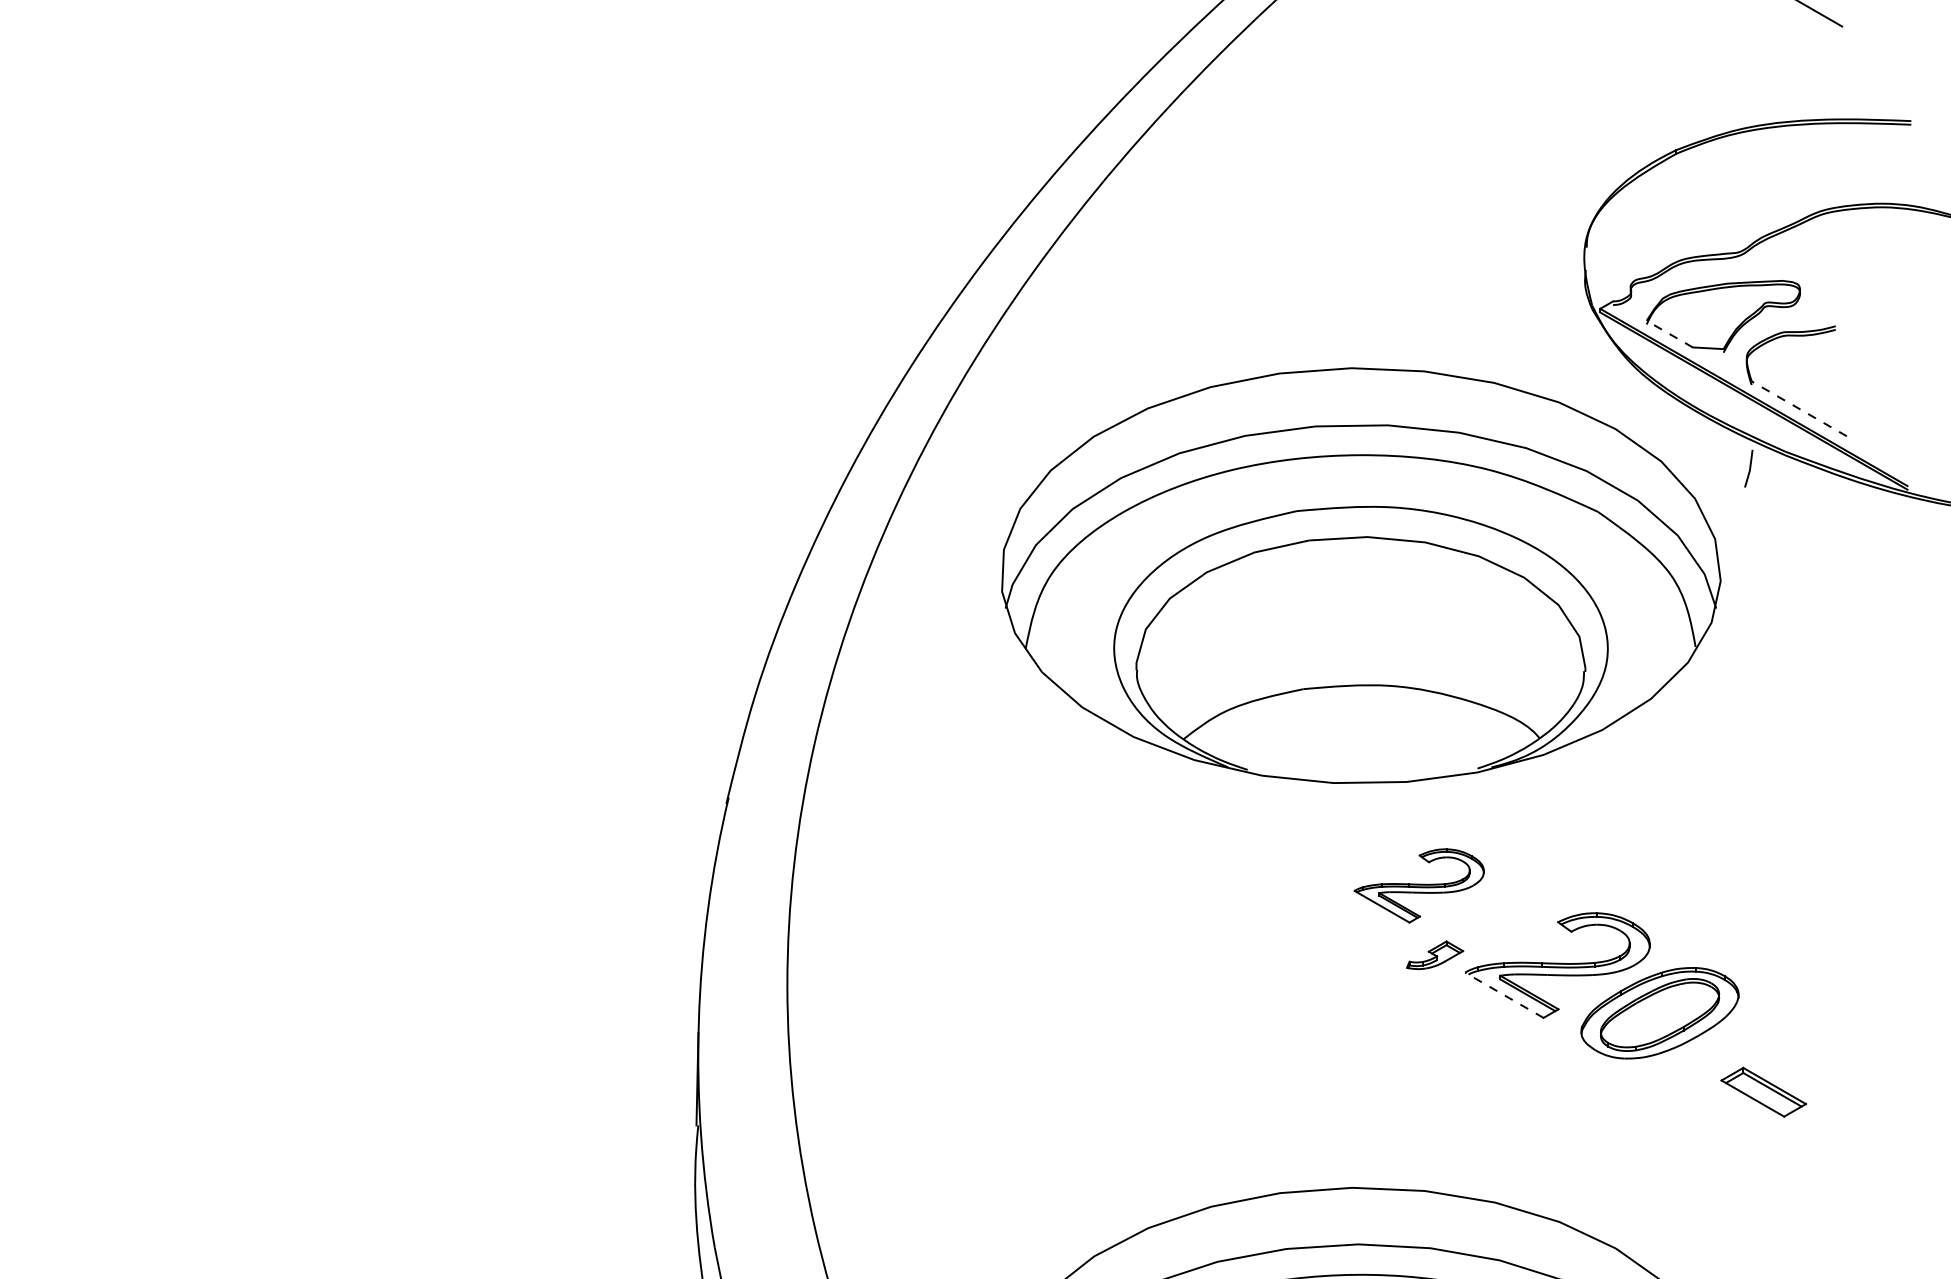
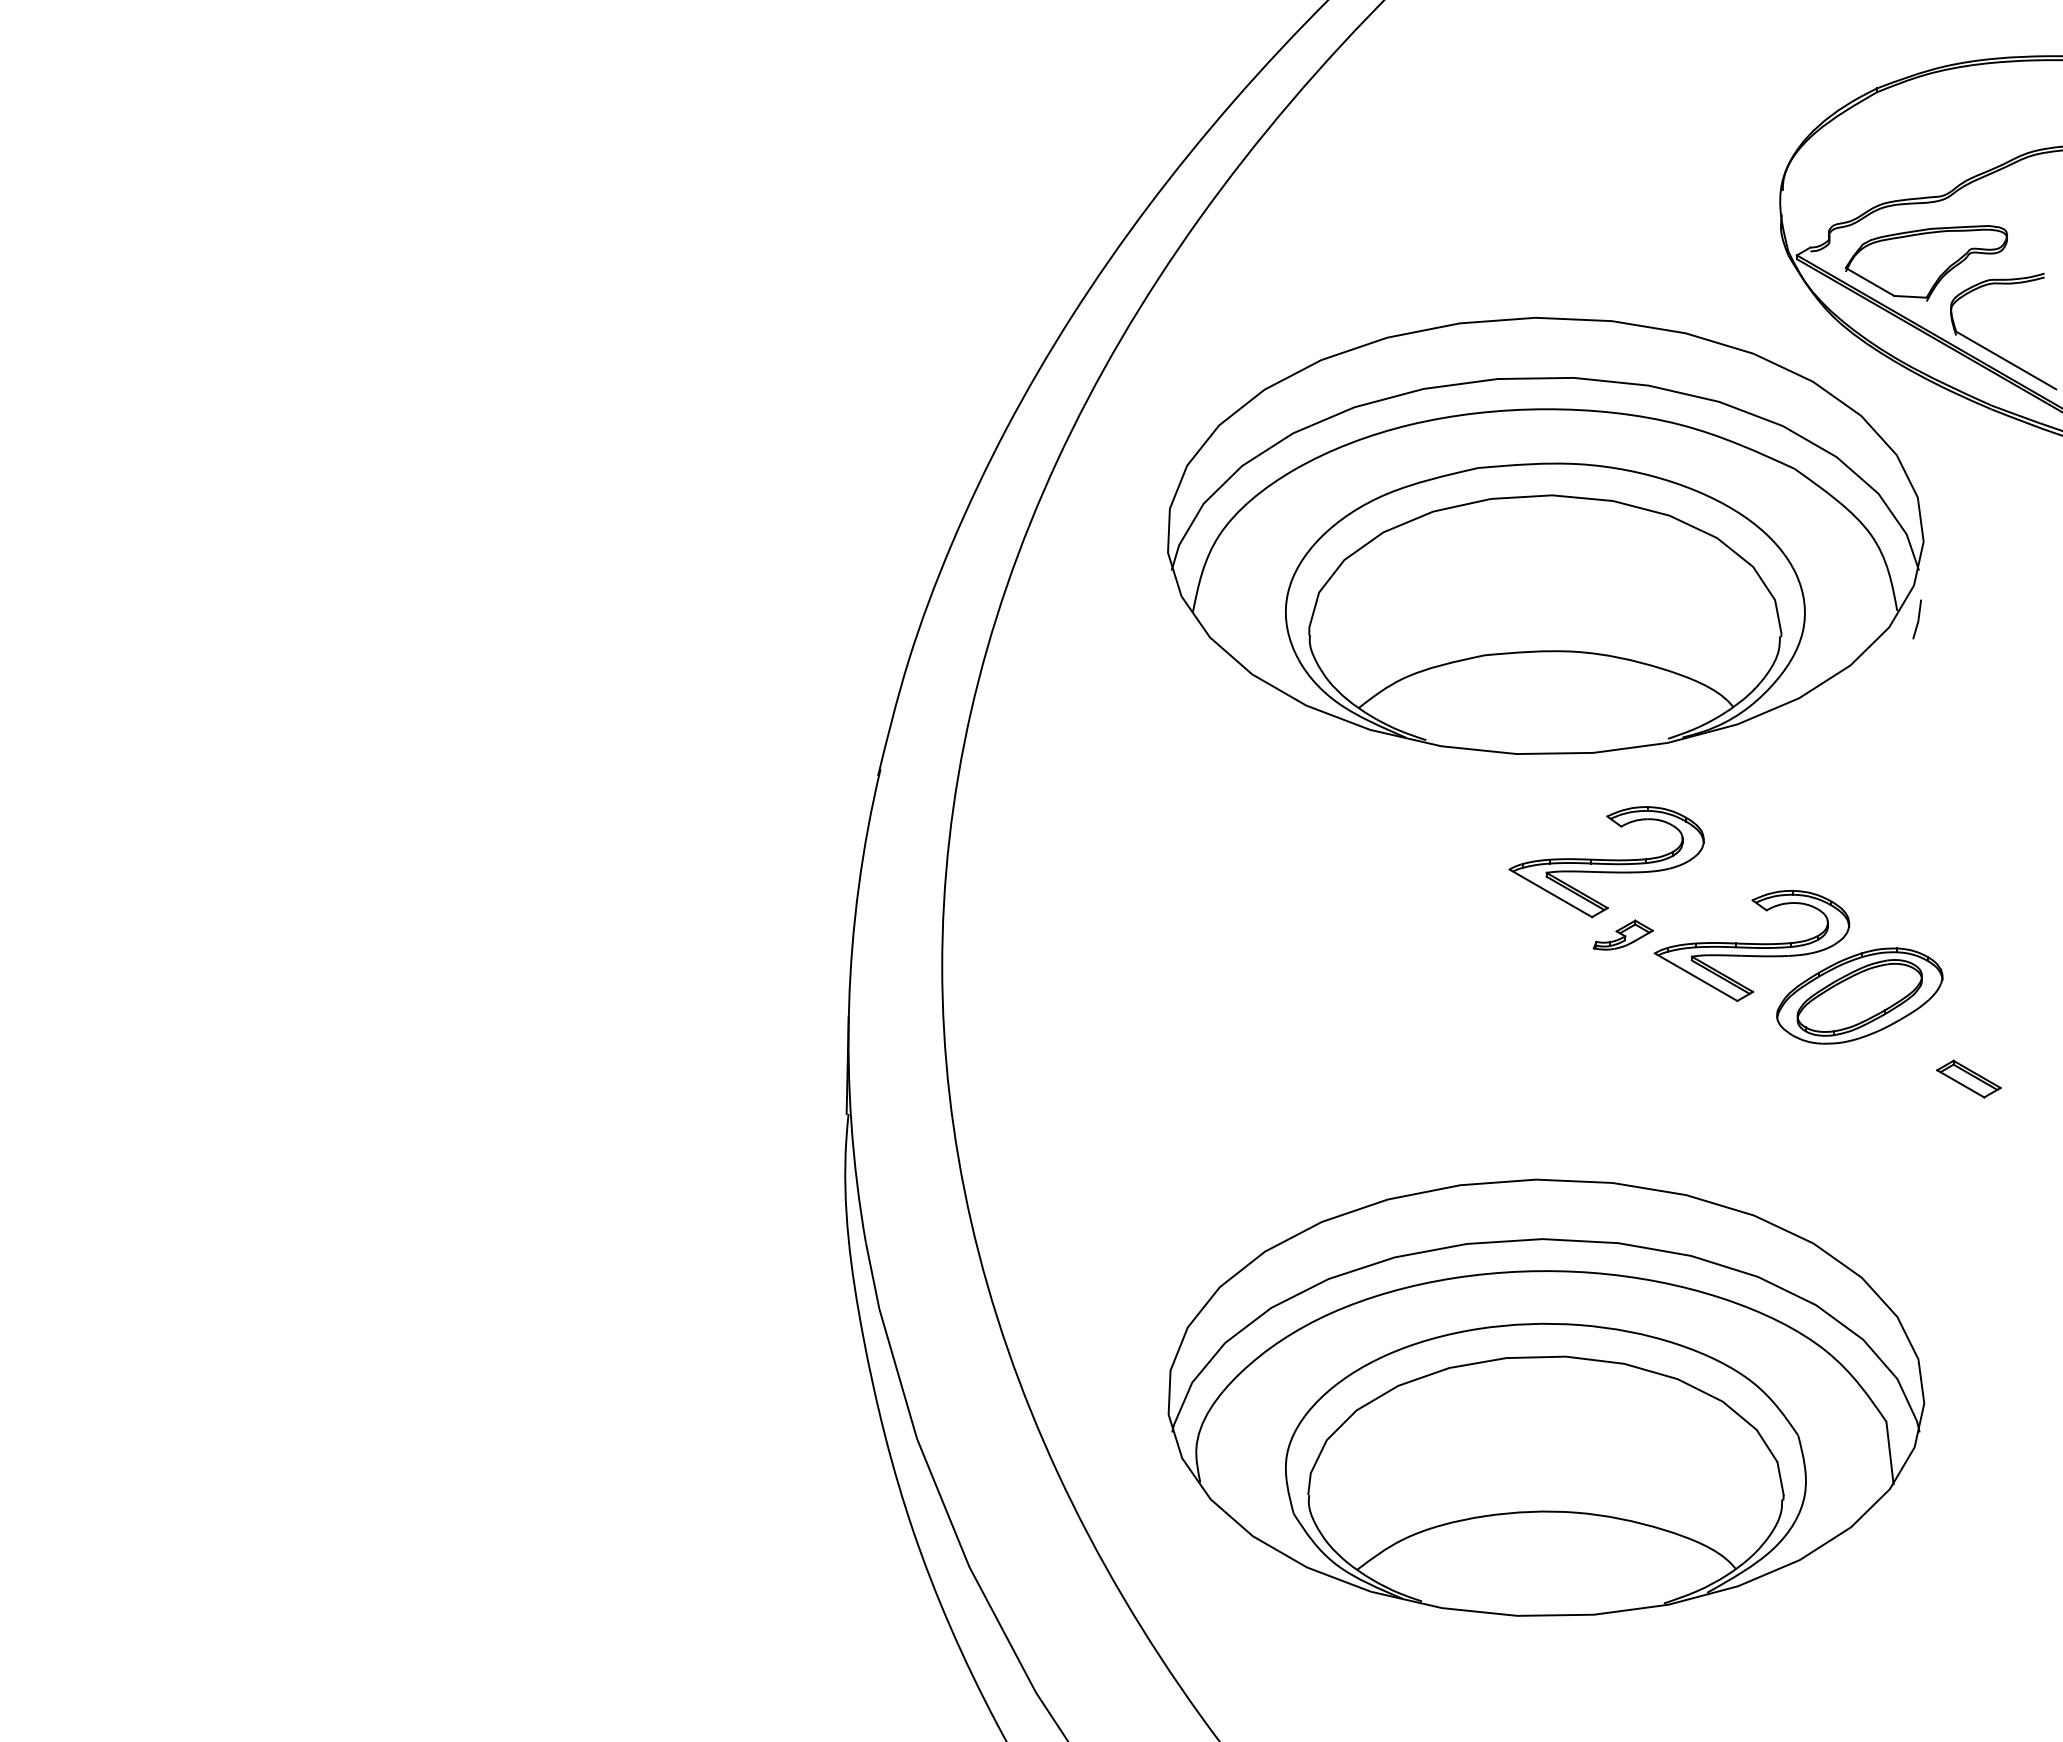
line: (1670, 333) -> (1870, 281), dashed -> solid
line: (1799, 408) -> (2006, 360), dashed -> solid
line: (1749, 468) -> (1917, 619), moved
part: (1419, 886) -> (1606, 862), size x1.43
line: (1504, 995) -> (1696, 977), dashed -> solid
part: (1763, 1091) -> (1968, 1078), size x0.71

